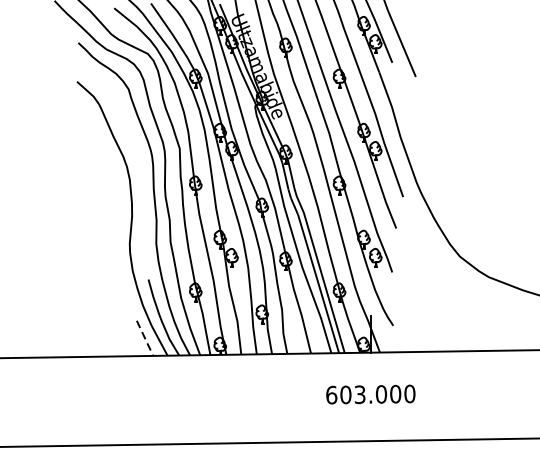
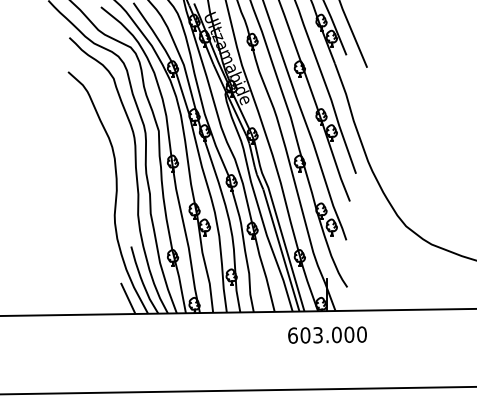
line: (145, 338) -> (128, 298), dashed -> solid
text: (370, 393) -> (327, 334), moved

